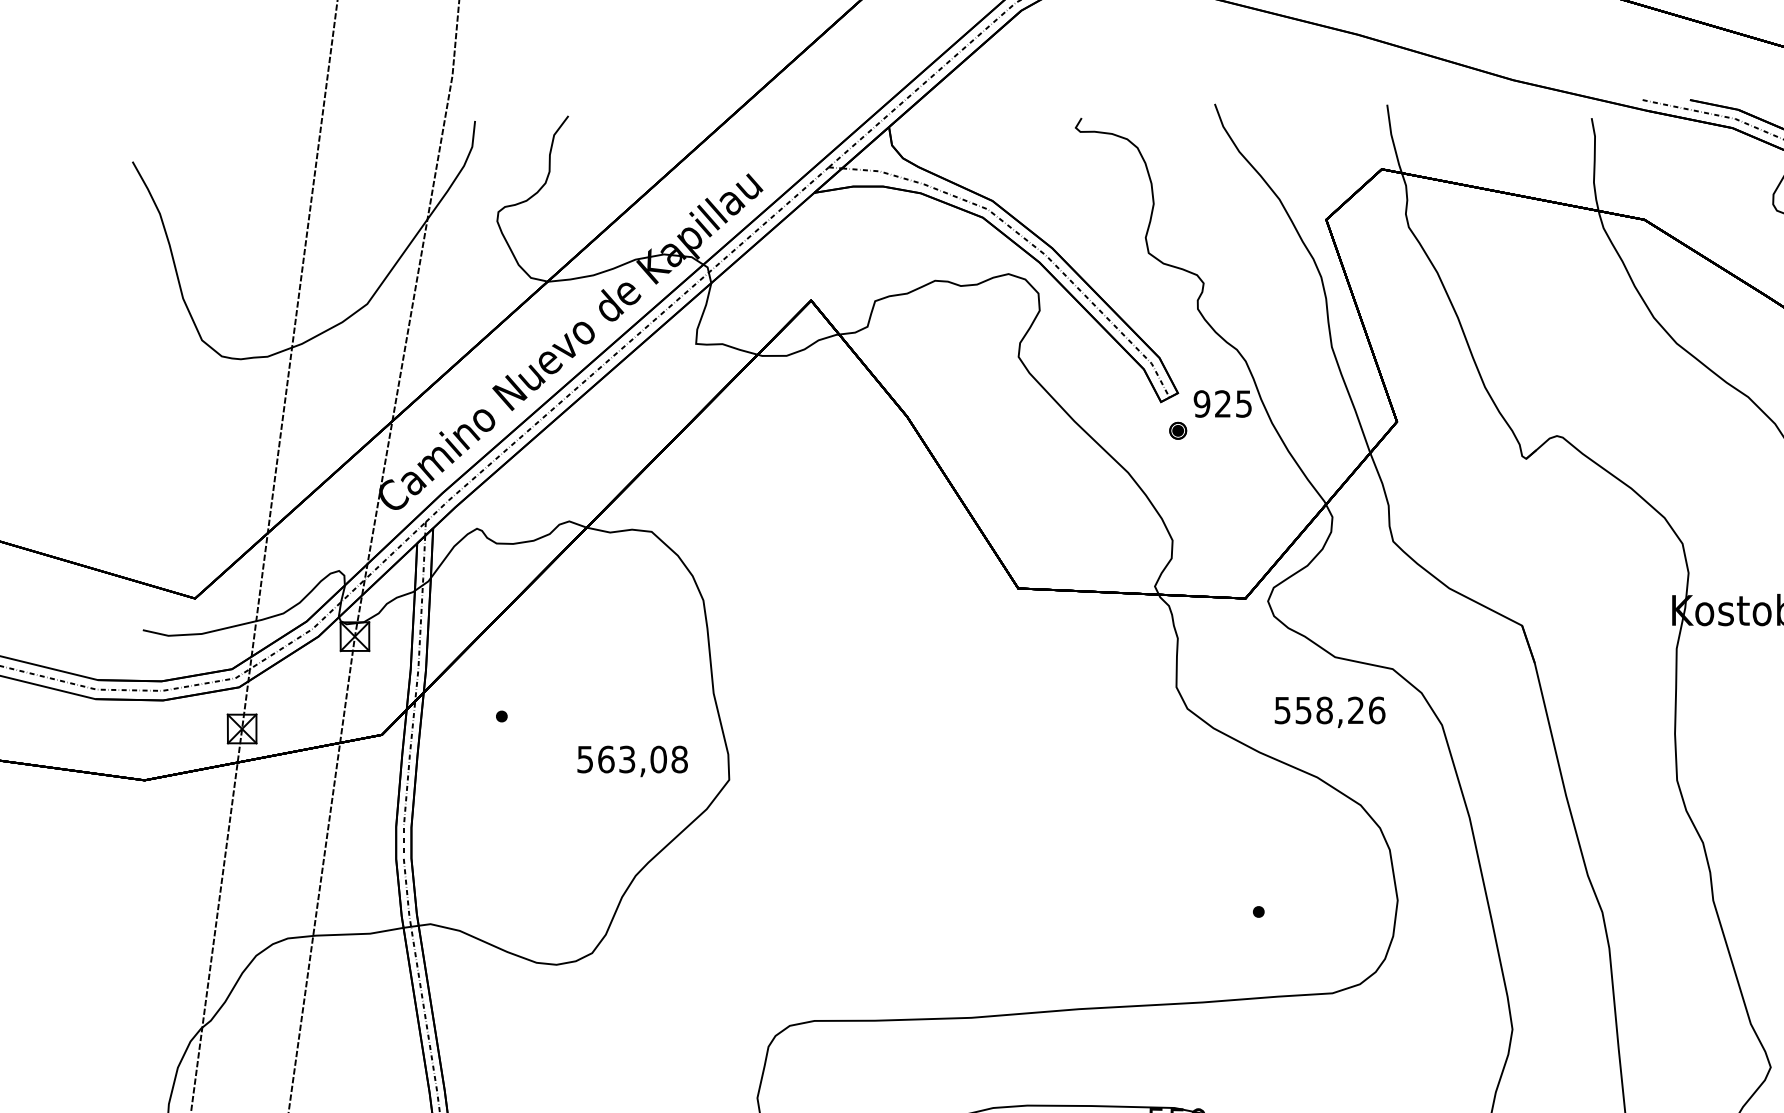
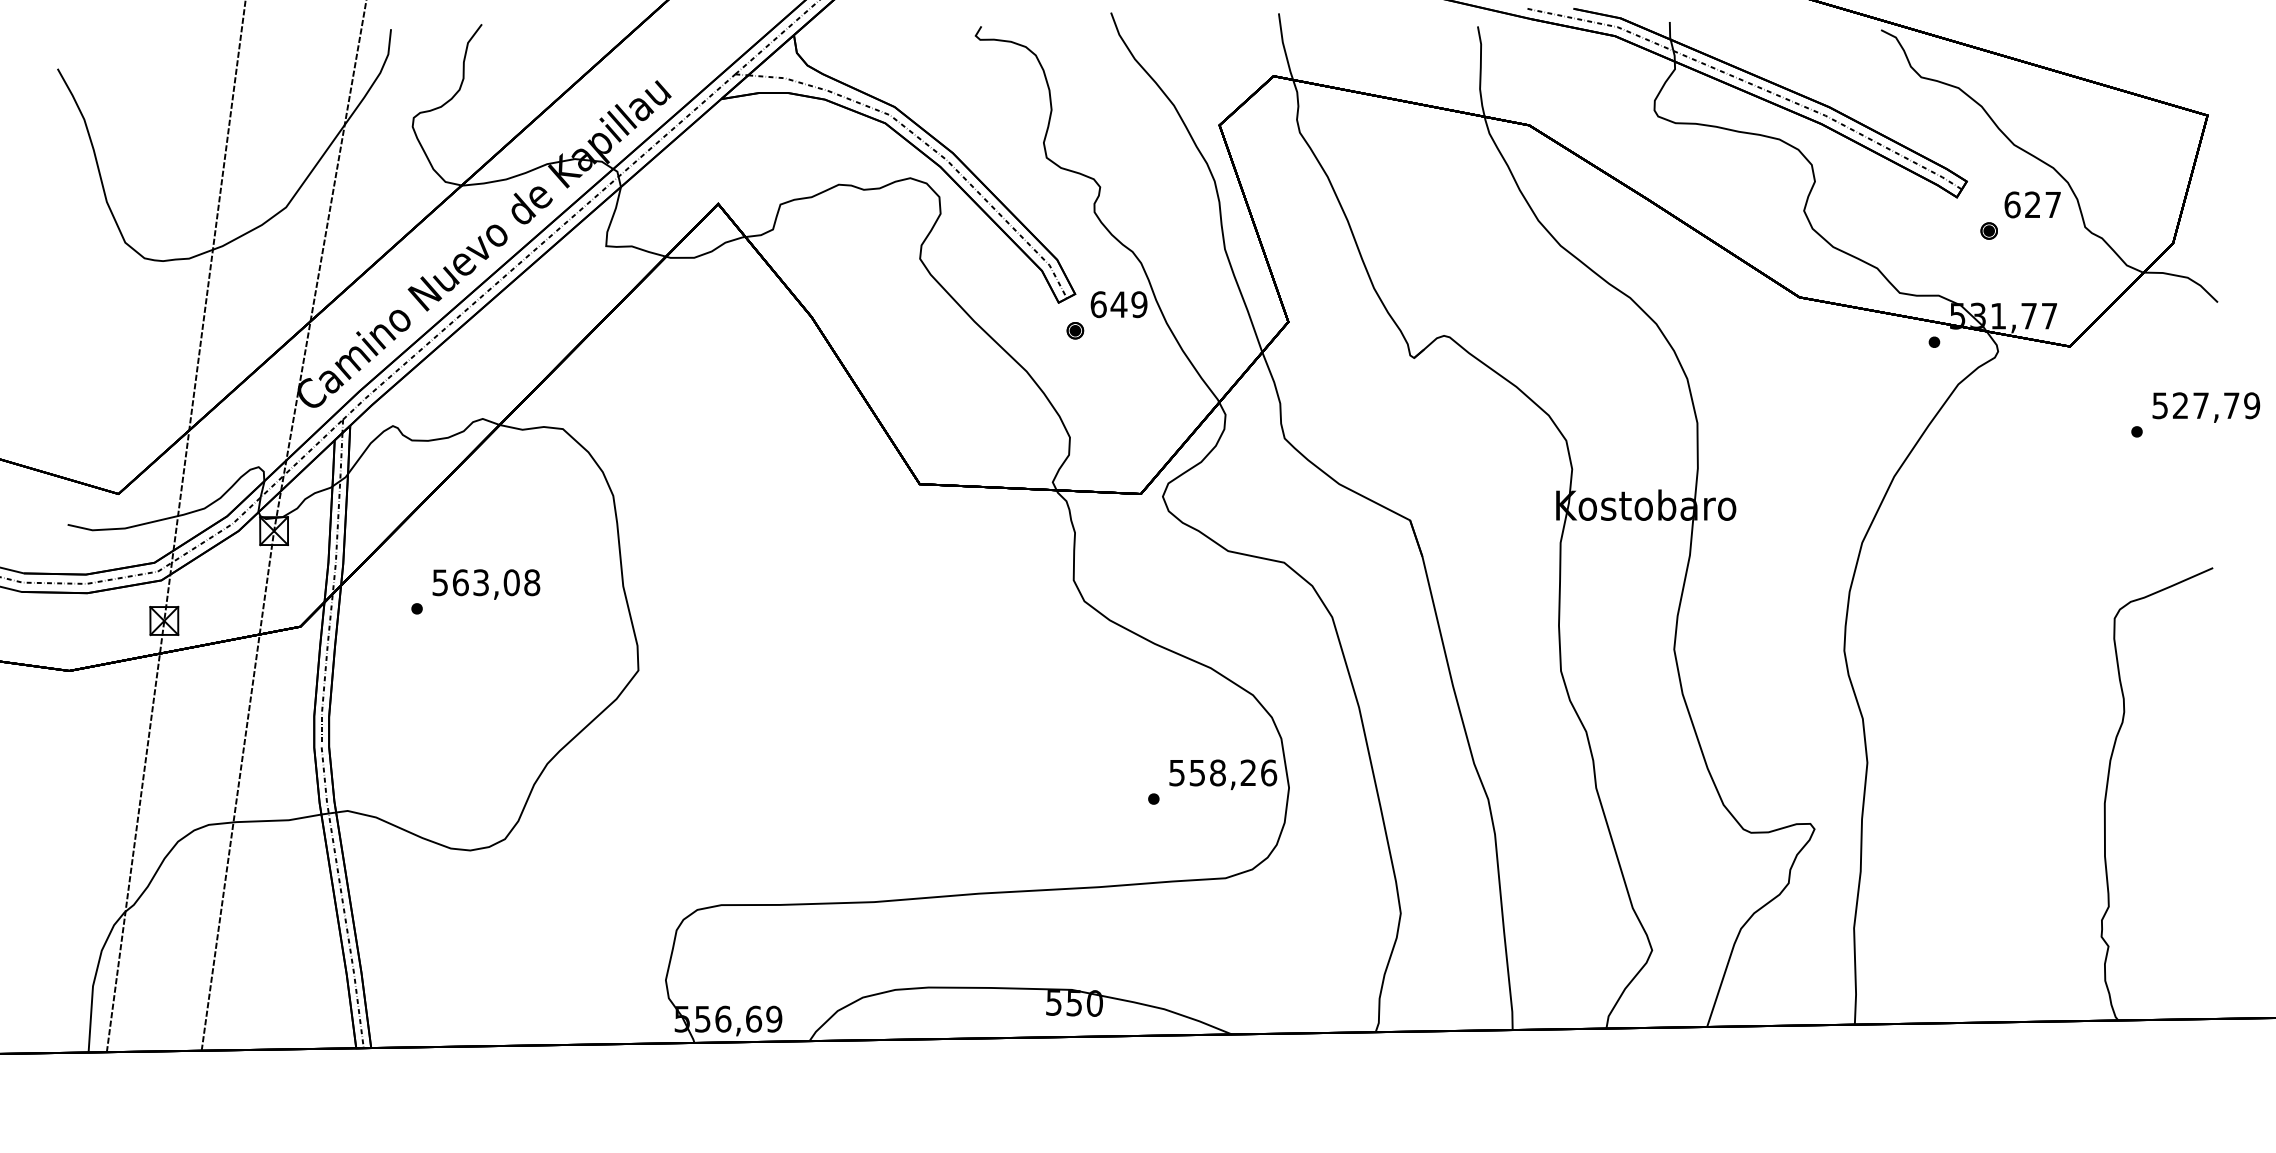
text: (1222, 403) -> (1118, 304), 925 -> 649
text: (1330, 712) -> (1223, 774), moved
text: (632, 761) -> (486, 584), moved

